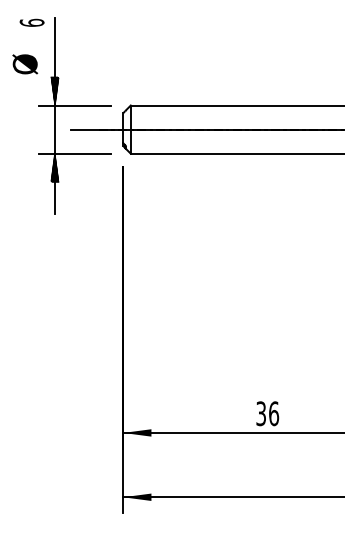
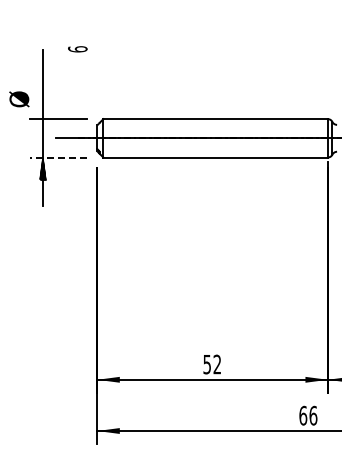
text: (31, 23) -> (77, 49), moved
text: (25, 64) -> (19, 99), moved
hatch: (54, 90) -> (42, 107), removed
line: (74, 153) -> (58, 157), solid -> dashed
text: (267, 413) -> (212, 364), 36 -> 52

